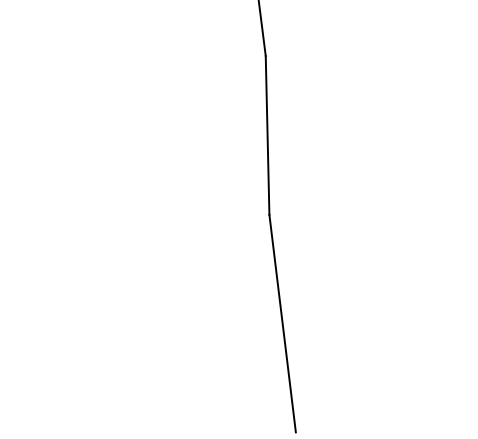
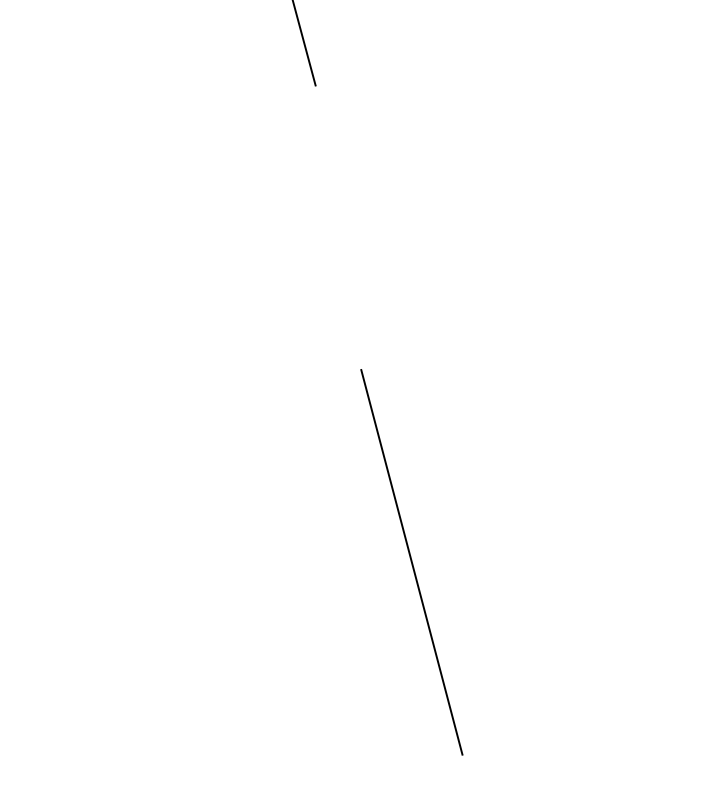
line: (267, 135) -> (338, 227), removed

